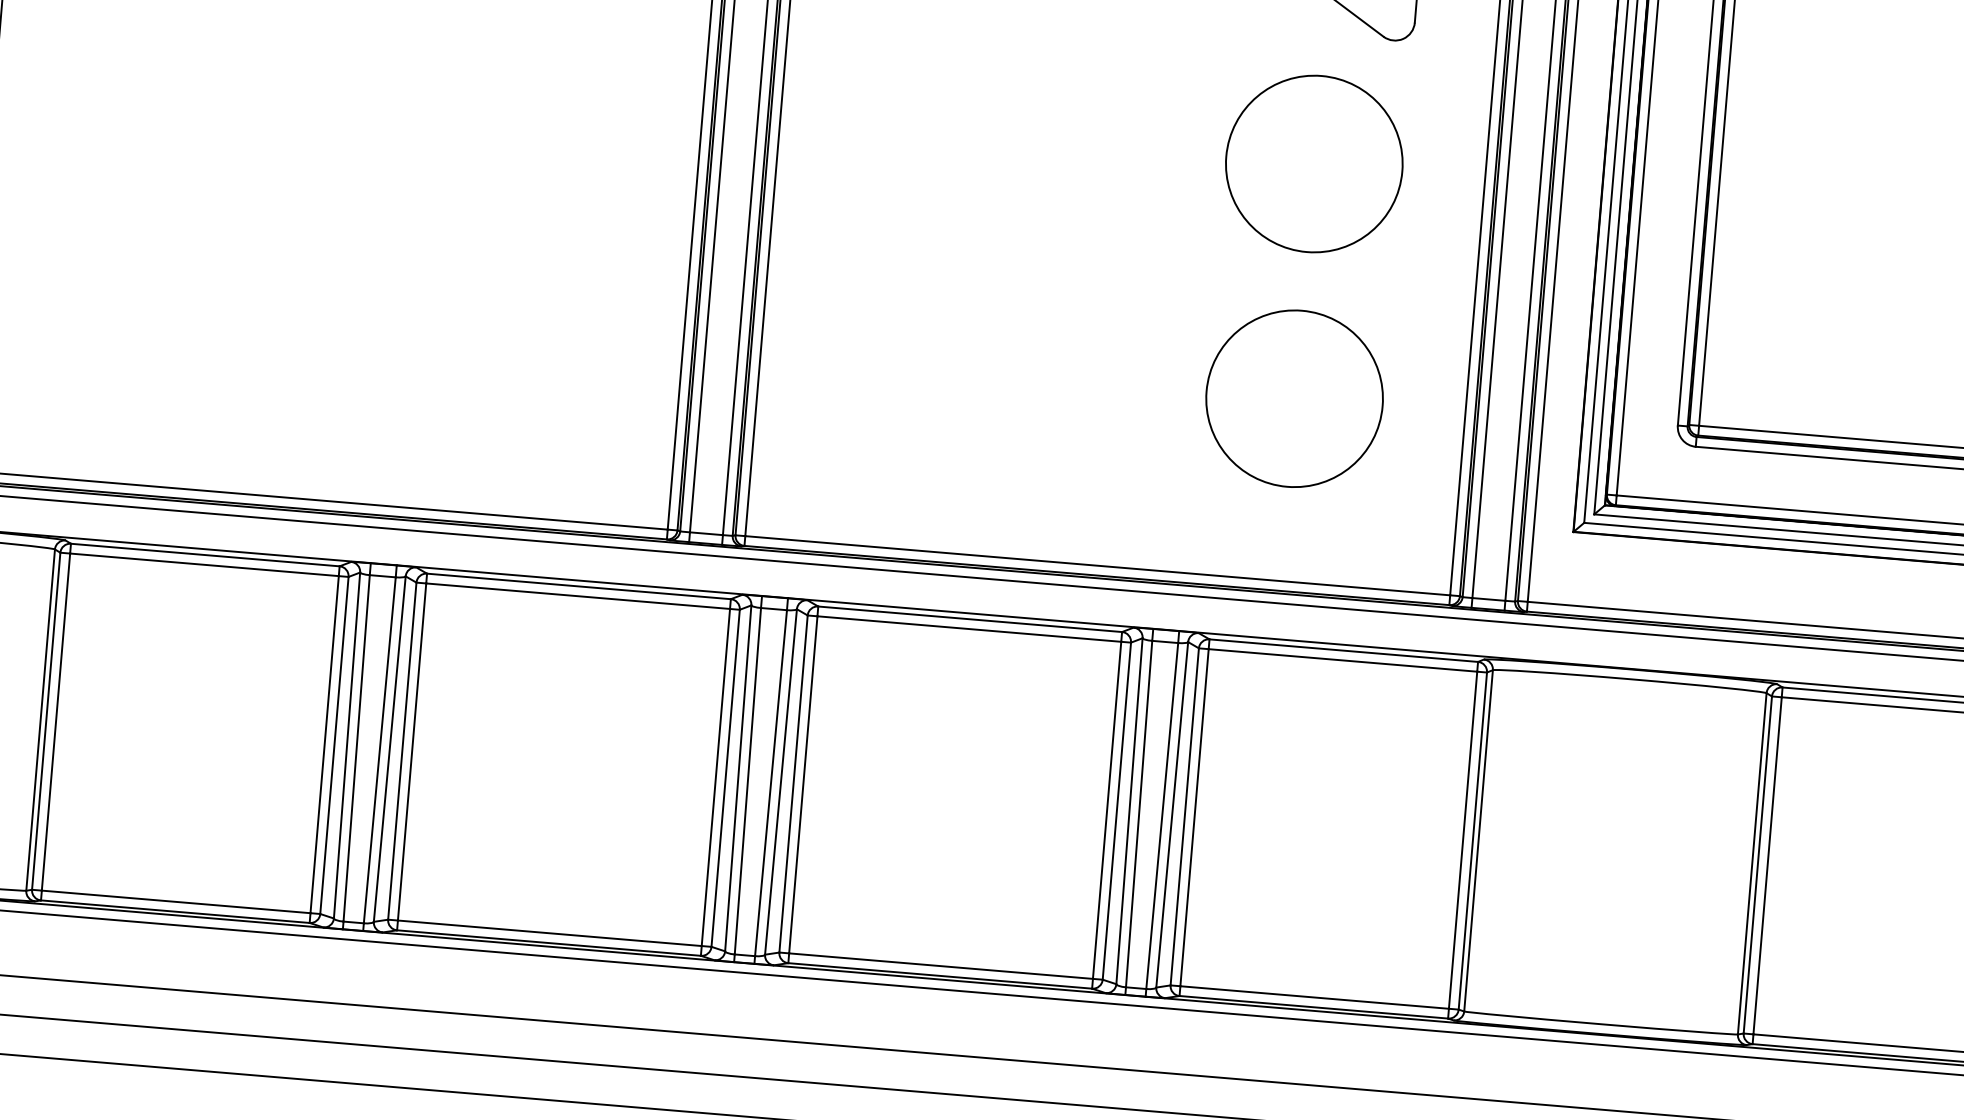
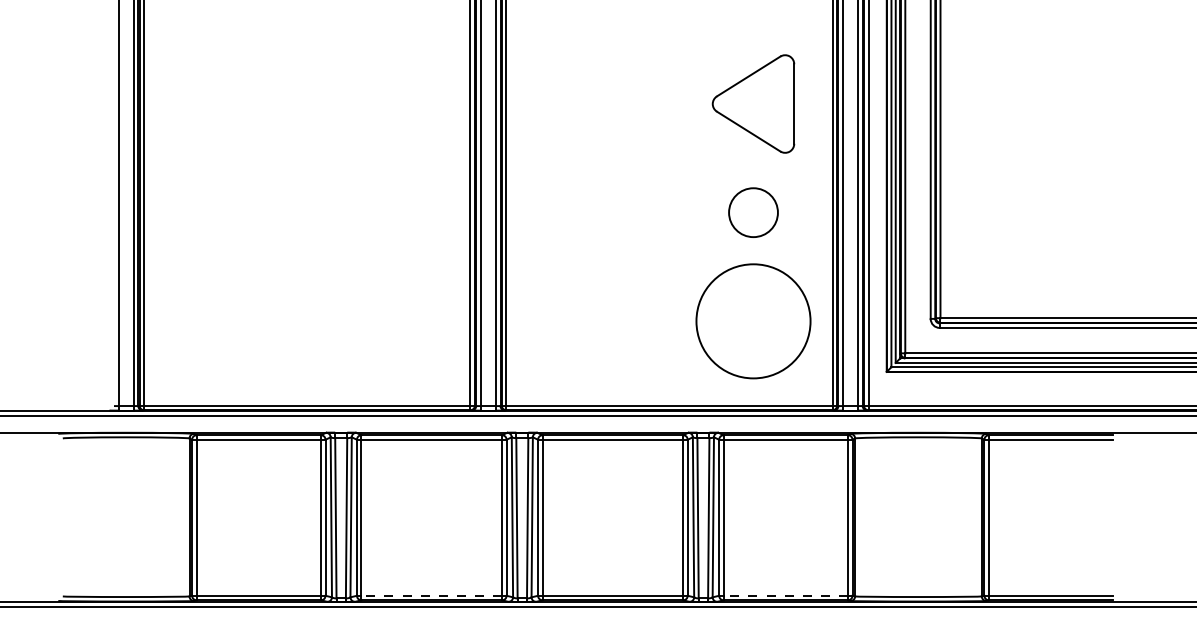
circle: (1314, 163) -> (753, 212), size x0.6
circle: (1294, 399) -> (753, 321), size x1.4
line: (549, 932) -> (431, 595), solid -> dashed
line: (1313, 996) -> (785, 595), solid -> dashed

